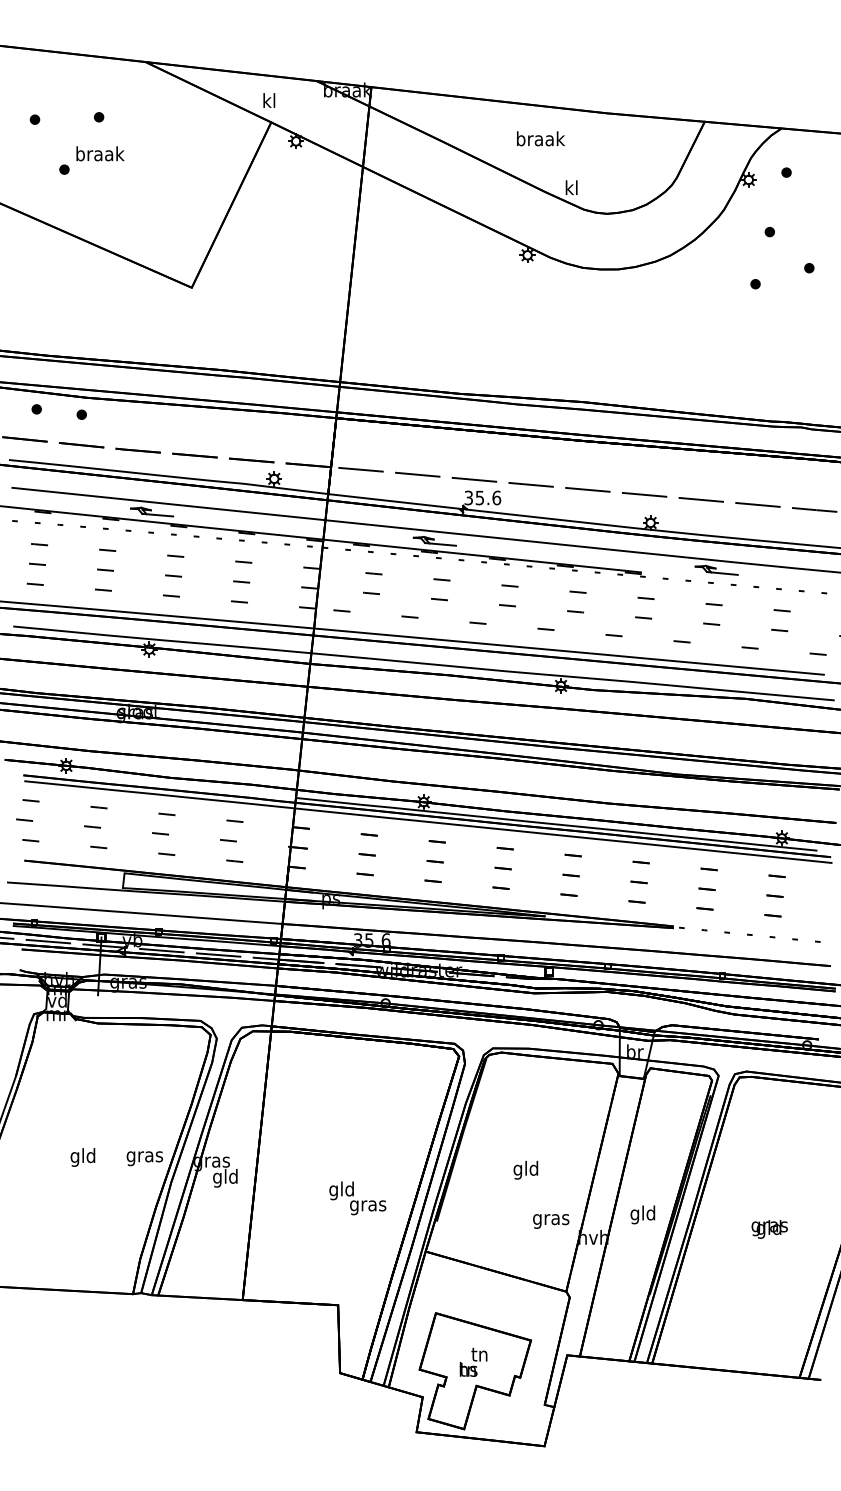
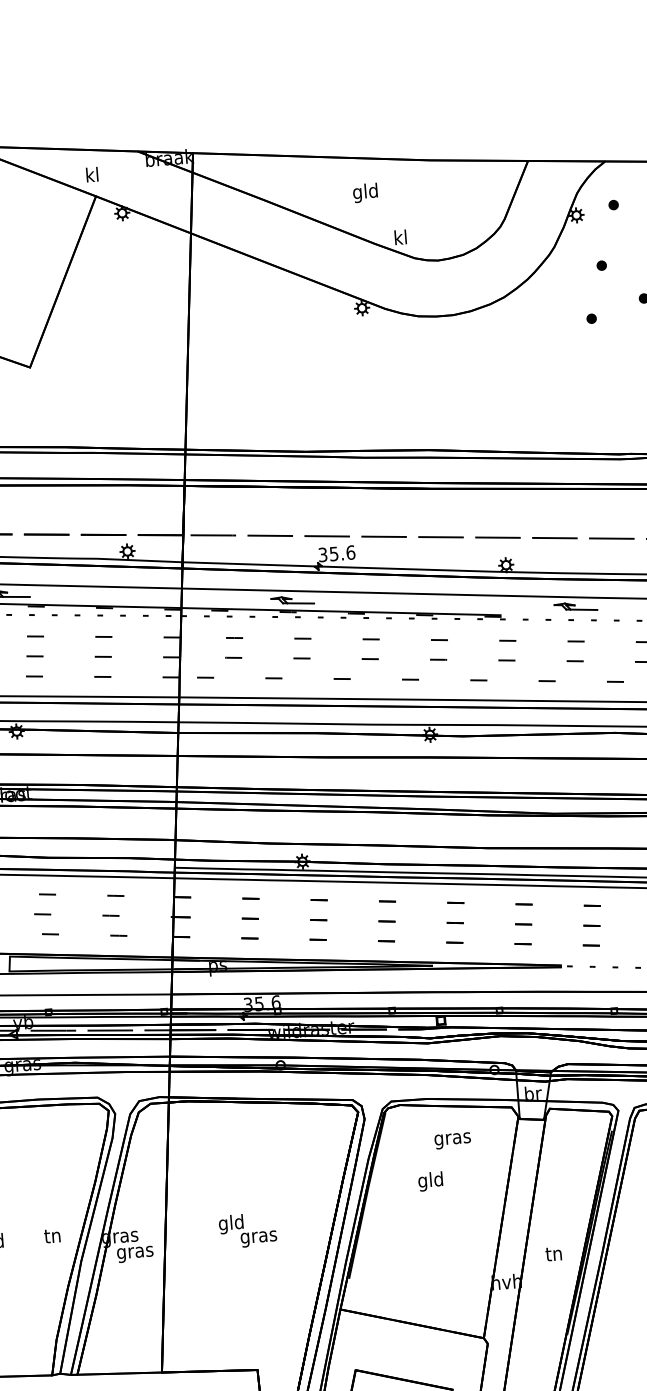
text: (540, 140) -> (365, 192), braak -> gld
text: (144, 1157) -> (52, 1238), gras -> tn
text: (525, 1169) -> (430, 1180), moved
text: (225, 1177) -> (134, 1251), gld -> gras
text: (357, 1198) -> (247, 1230), moved
text: (642, 1214) -> (553, 1255), gld -> tn
text: (551, 1221) -> (453, 1140), moved

